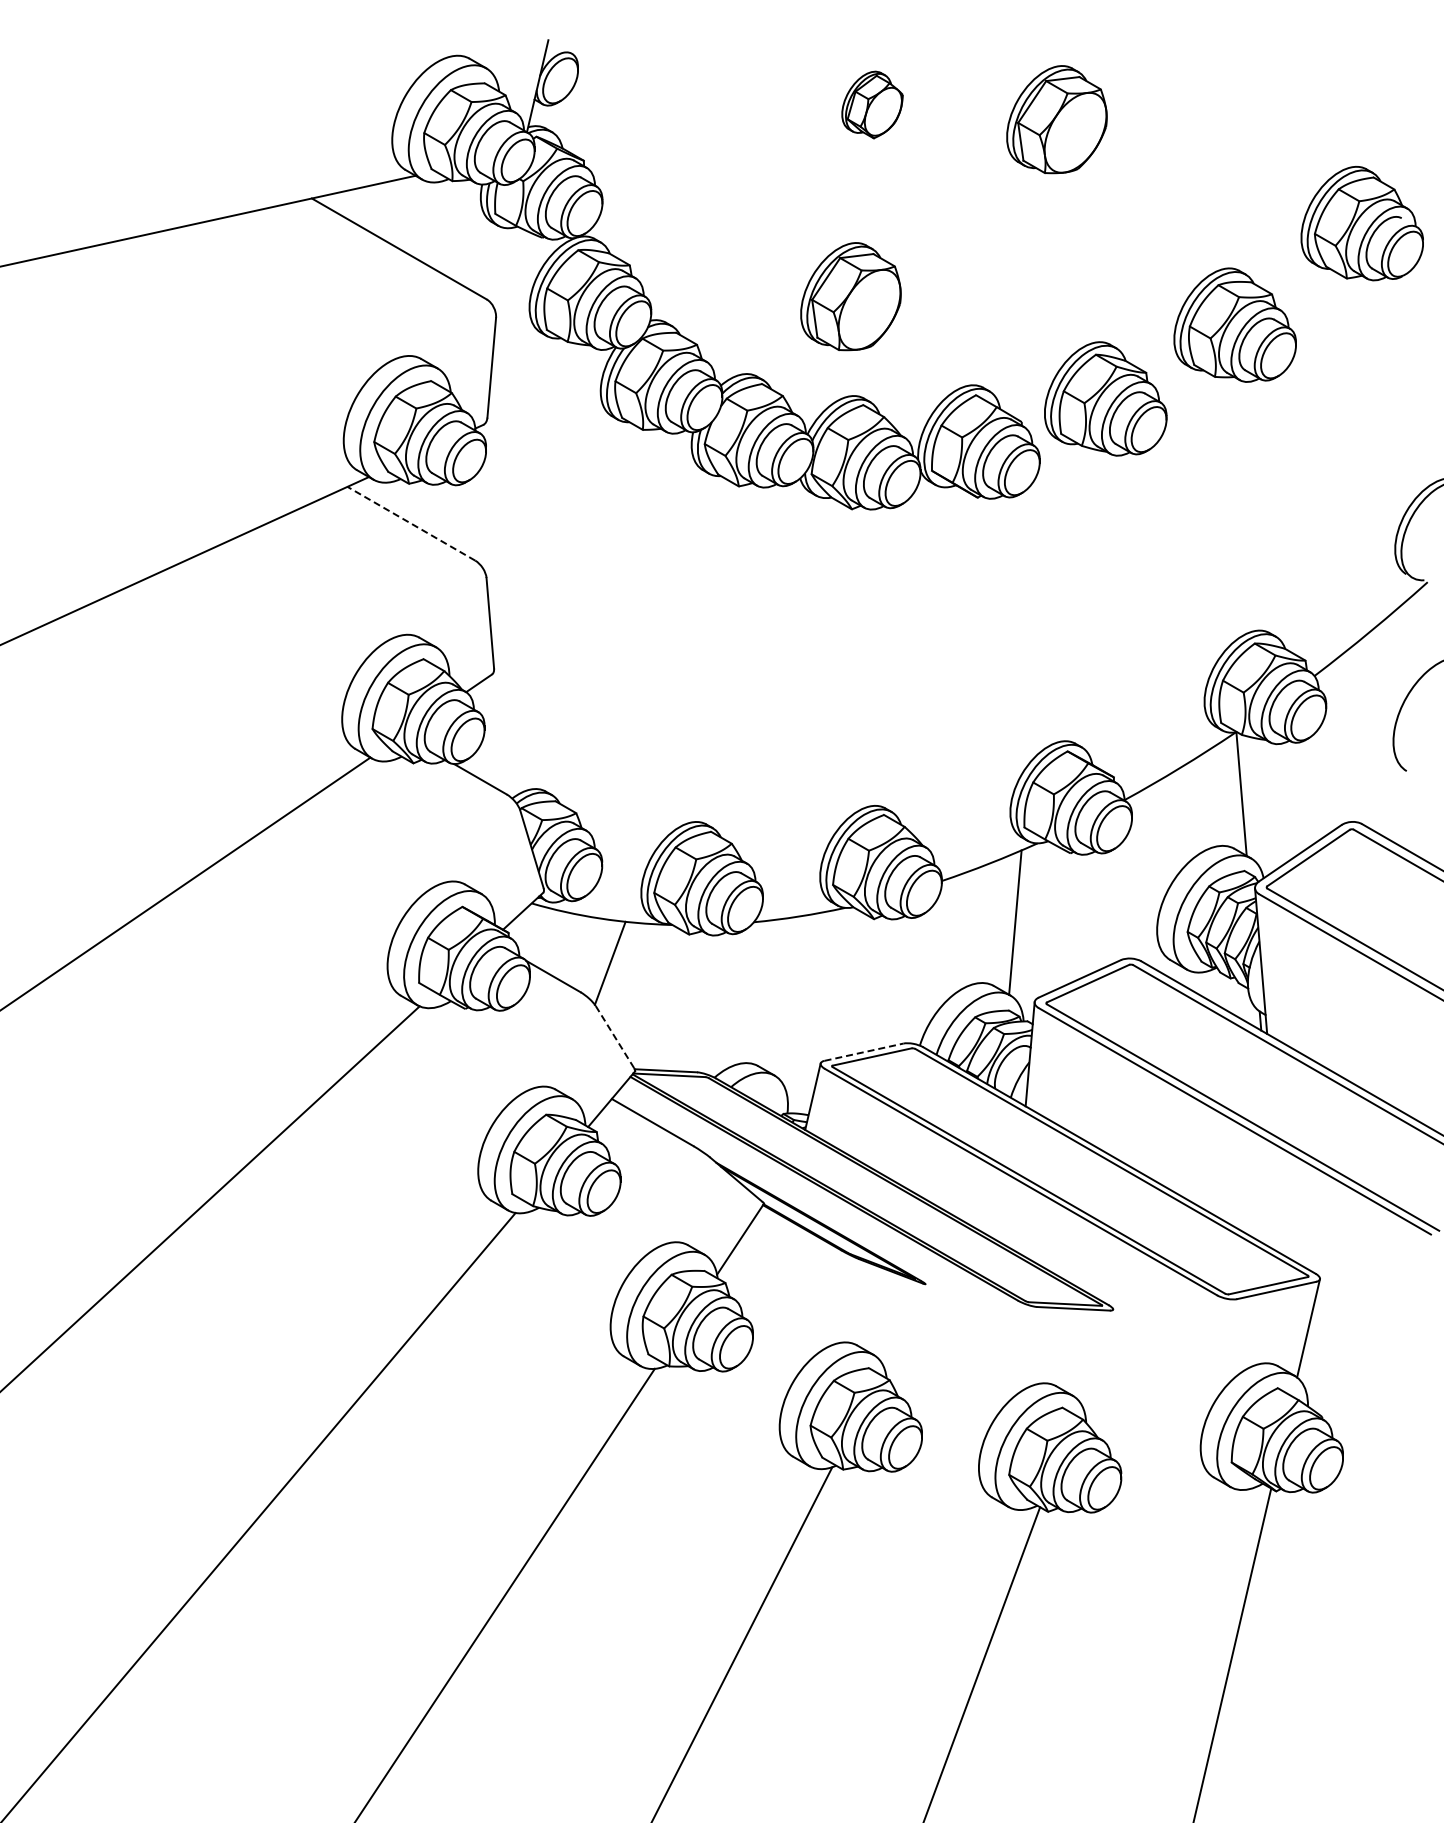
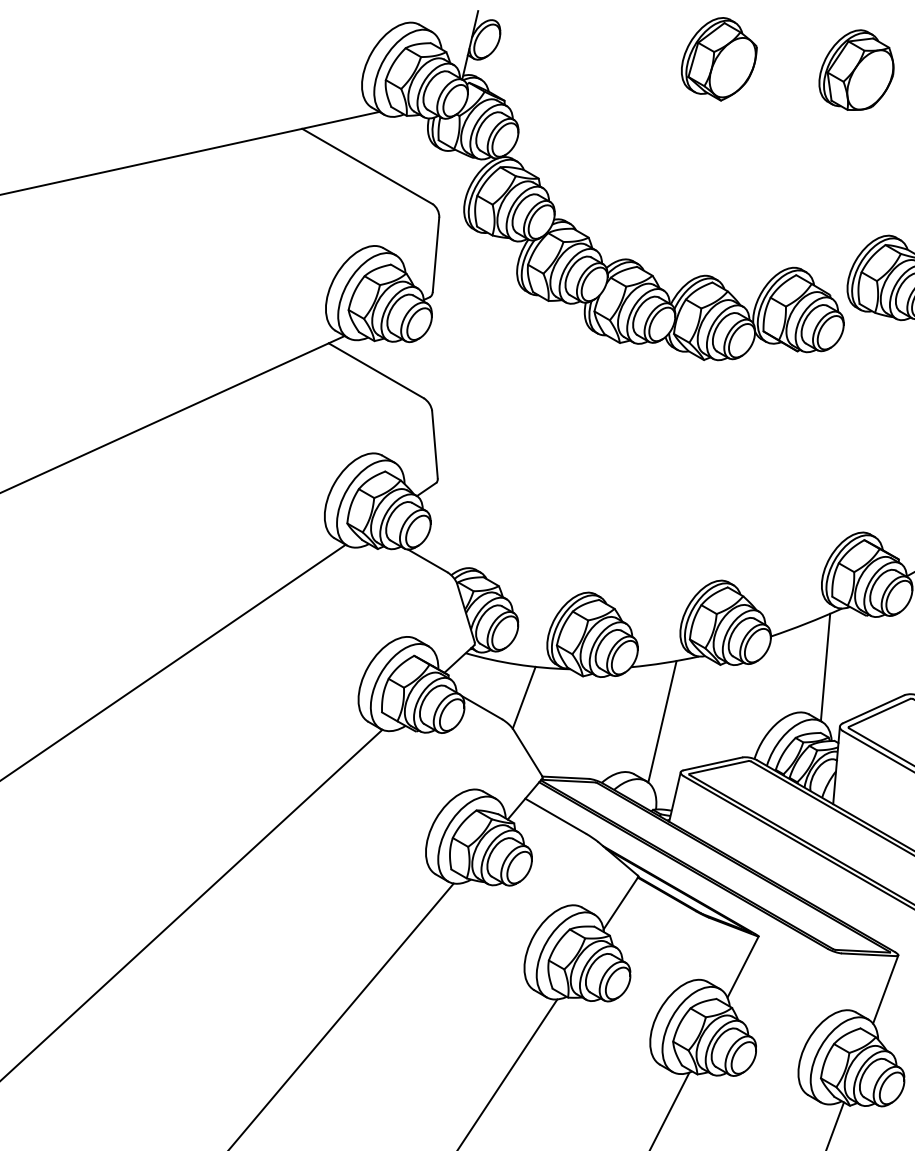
part: (872, 104) -> (719, 58), size x1.67
part: (850, 296) -> (702, 201), removed
line: (411, 523) -> (376, 370), dashed -> solid
line: (796, 995) -> (662, 721), added
line: (614, 1037) -> (527, 752), dashed -> solid
line: (864, 1052) -> (713, 764), dashed -> solid
line: (904, 1325) -> (743, 967), added
line: (1096, 1355) -> (885, 989), added

